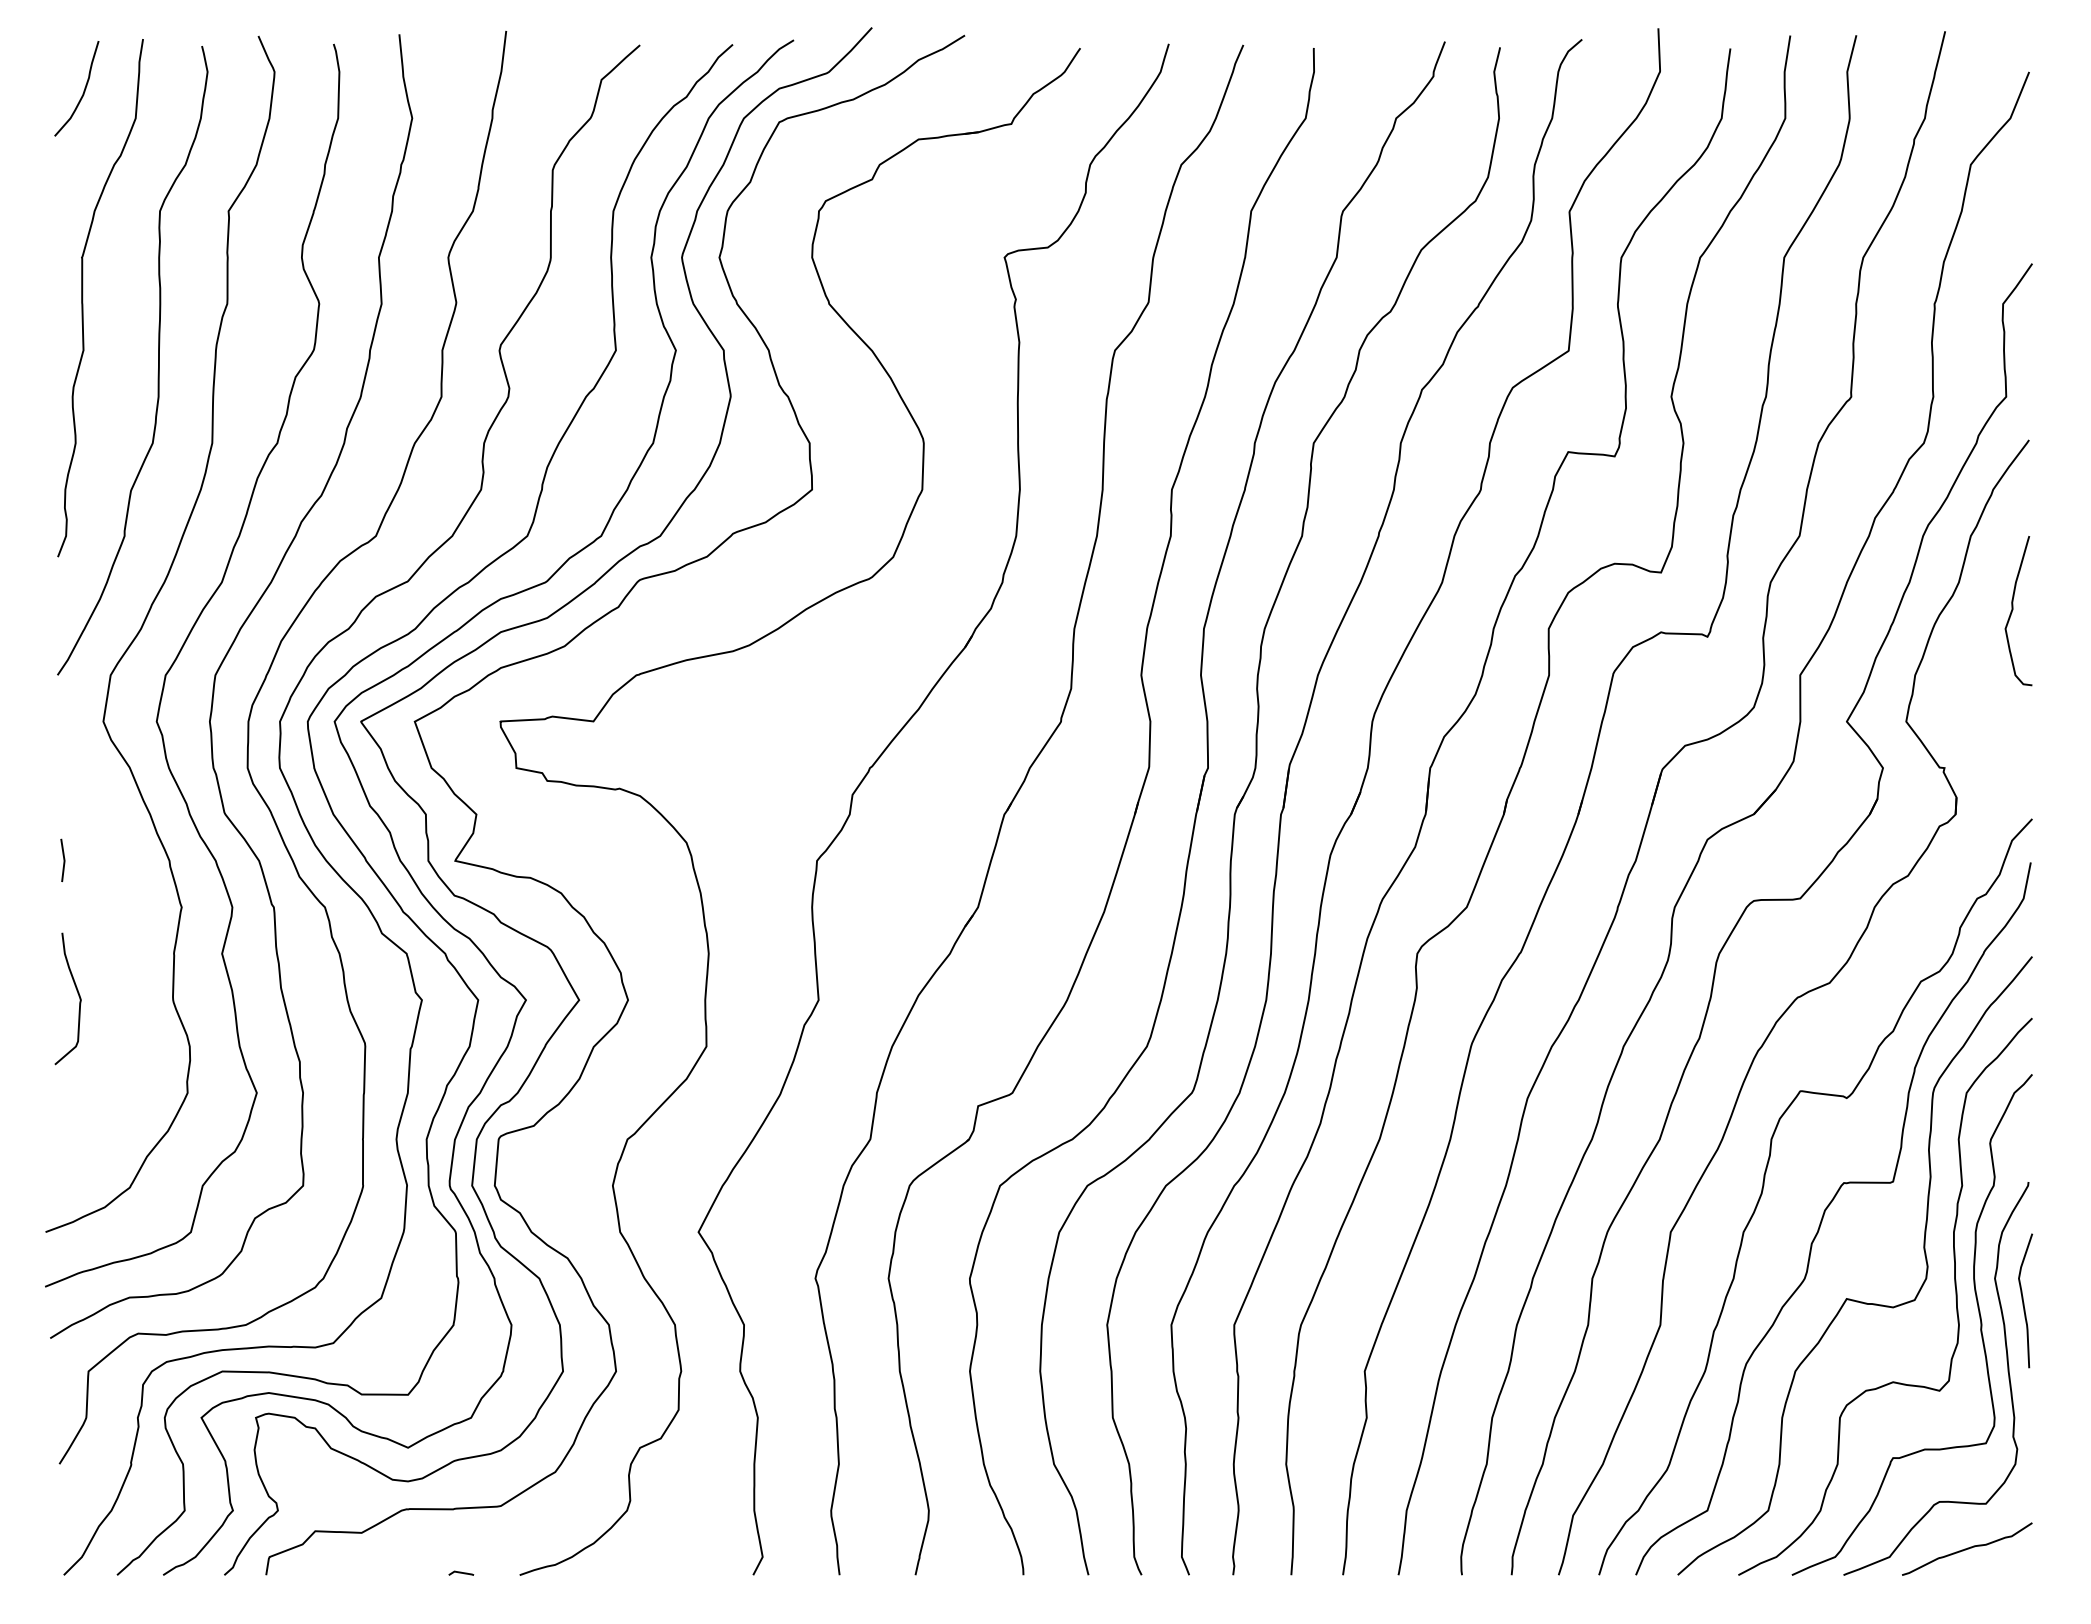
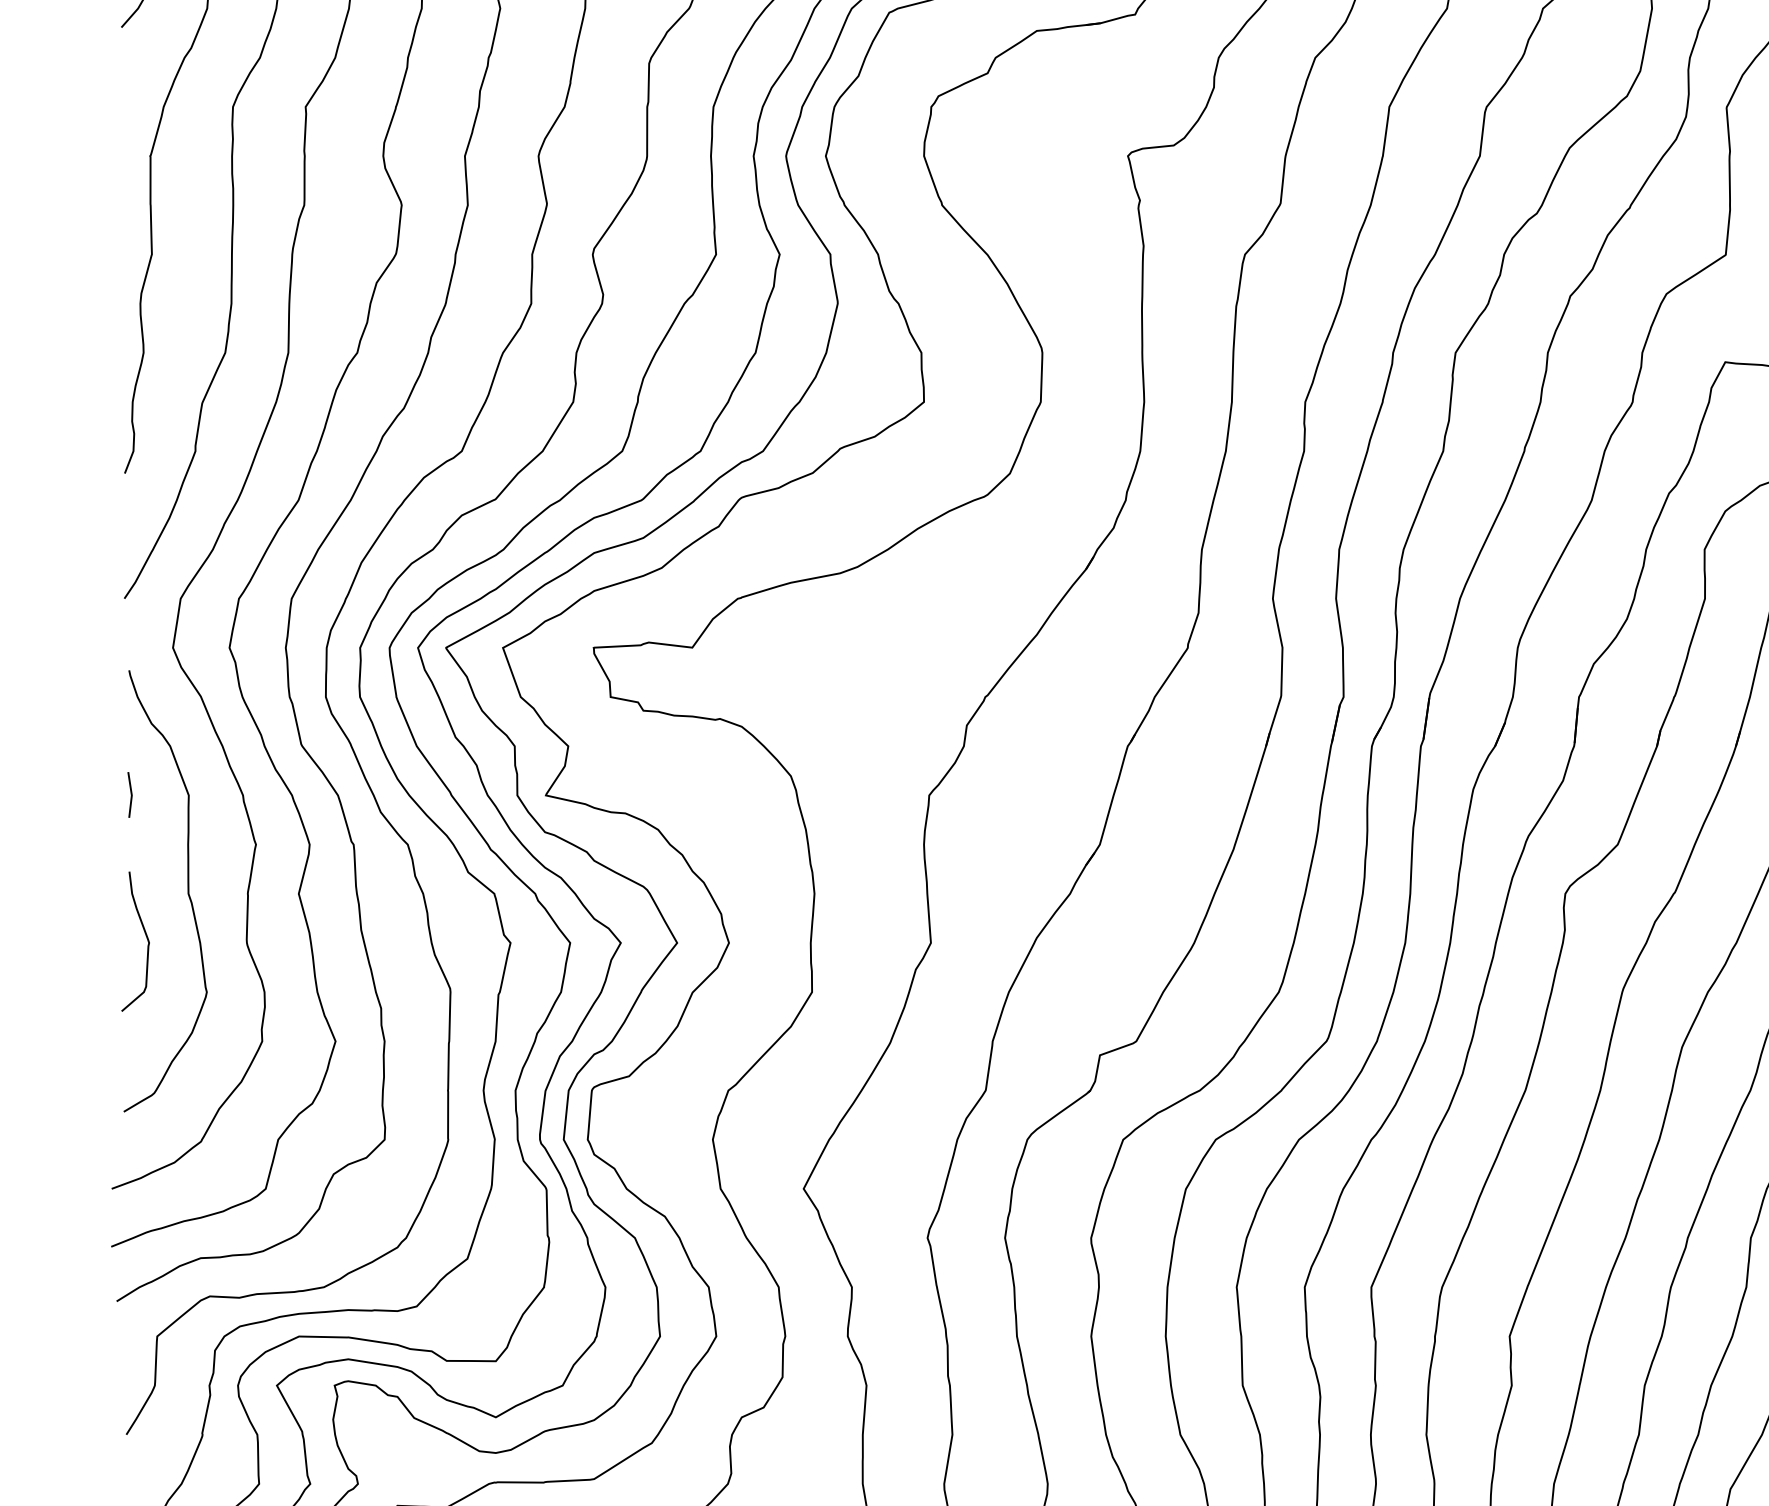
curve: (117, 950) -> (187, 890), added

